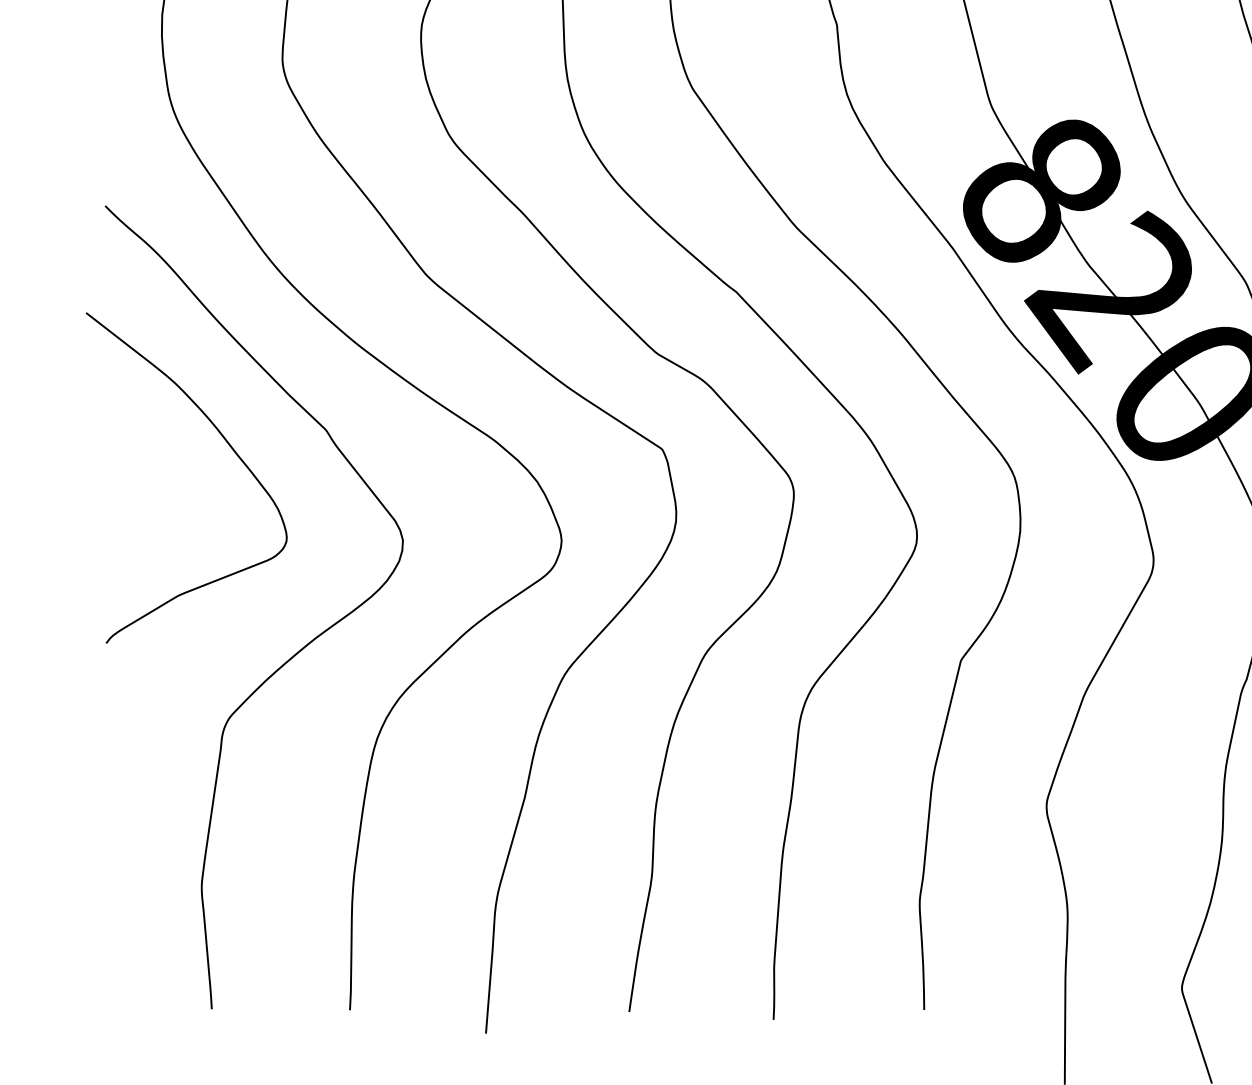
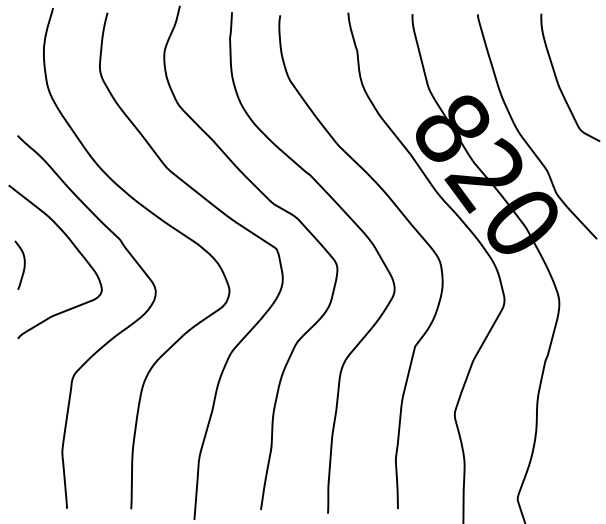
curve: (118, 483) -> (23, 264), added

